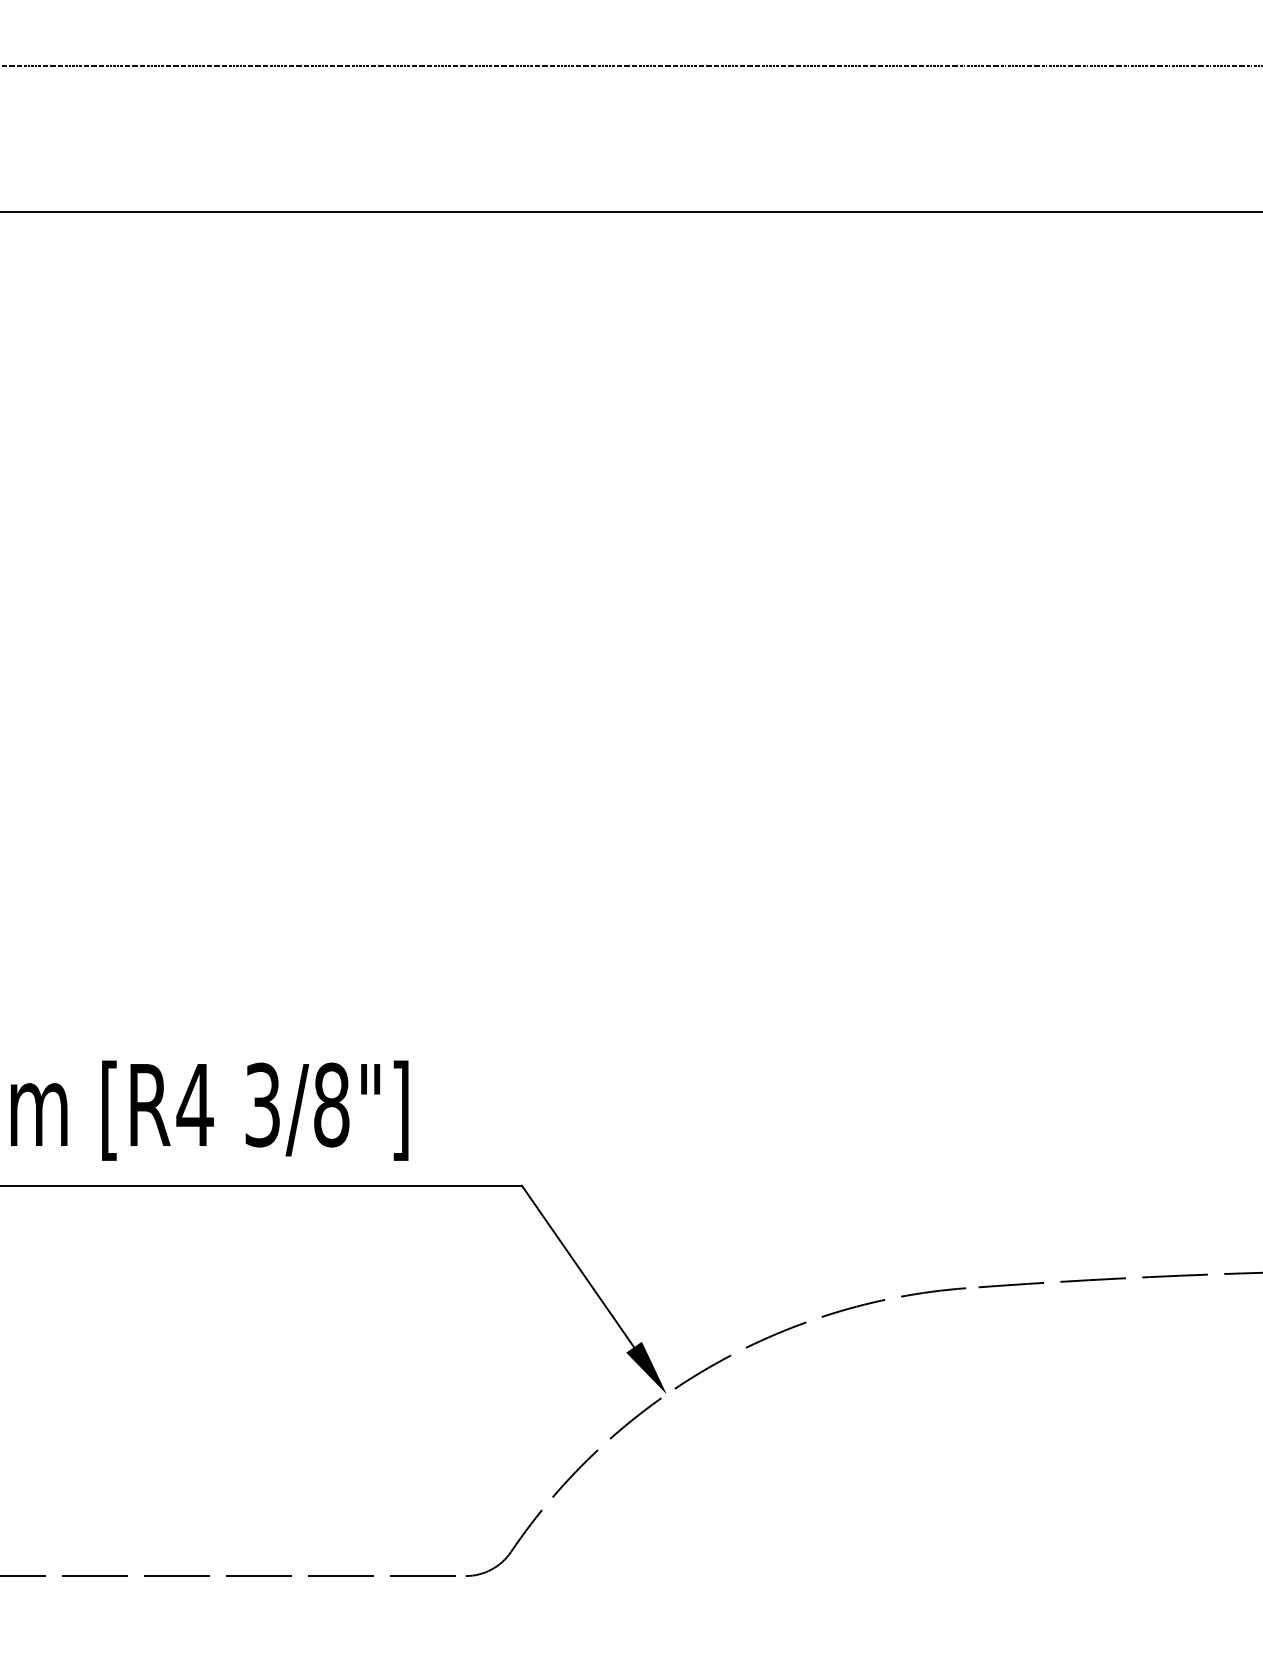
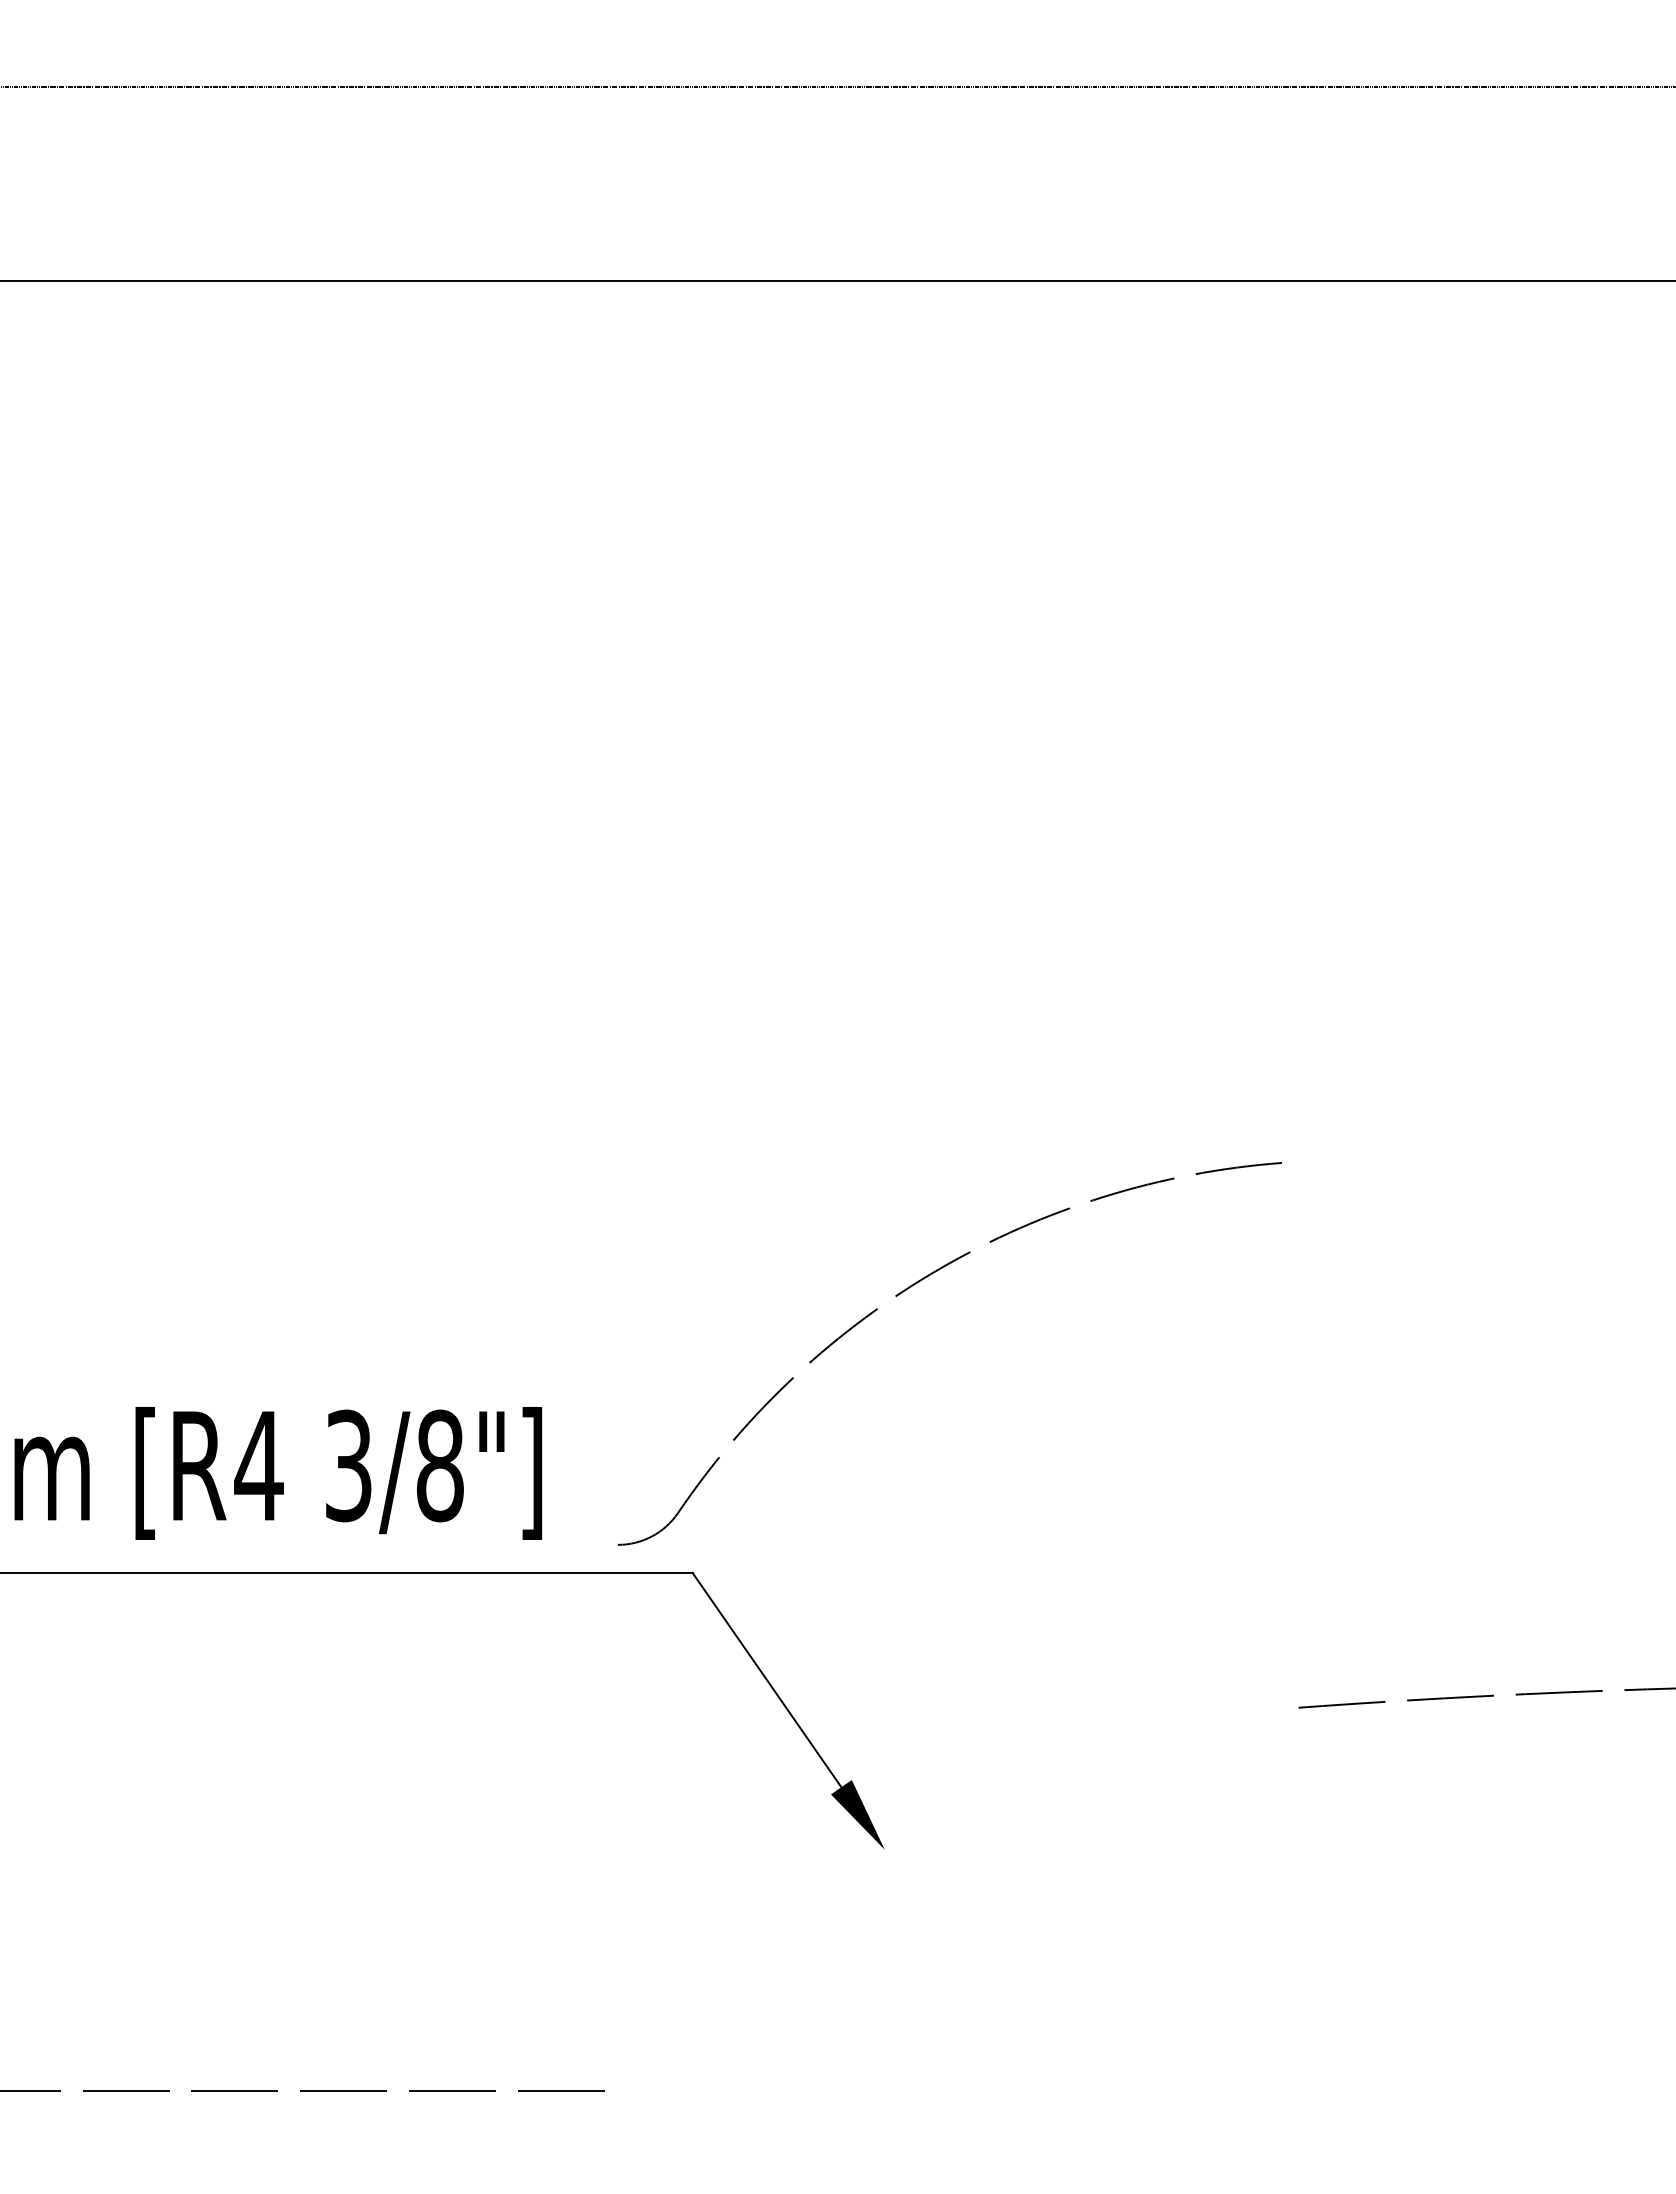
part: (684, 1383) -> (908, 1289), moved

